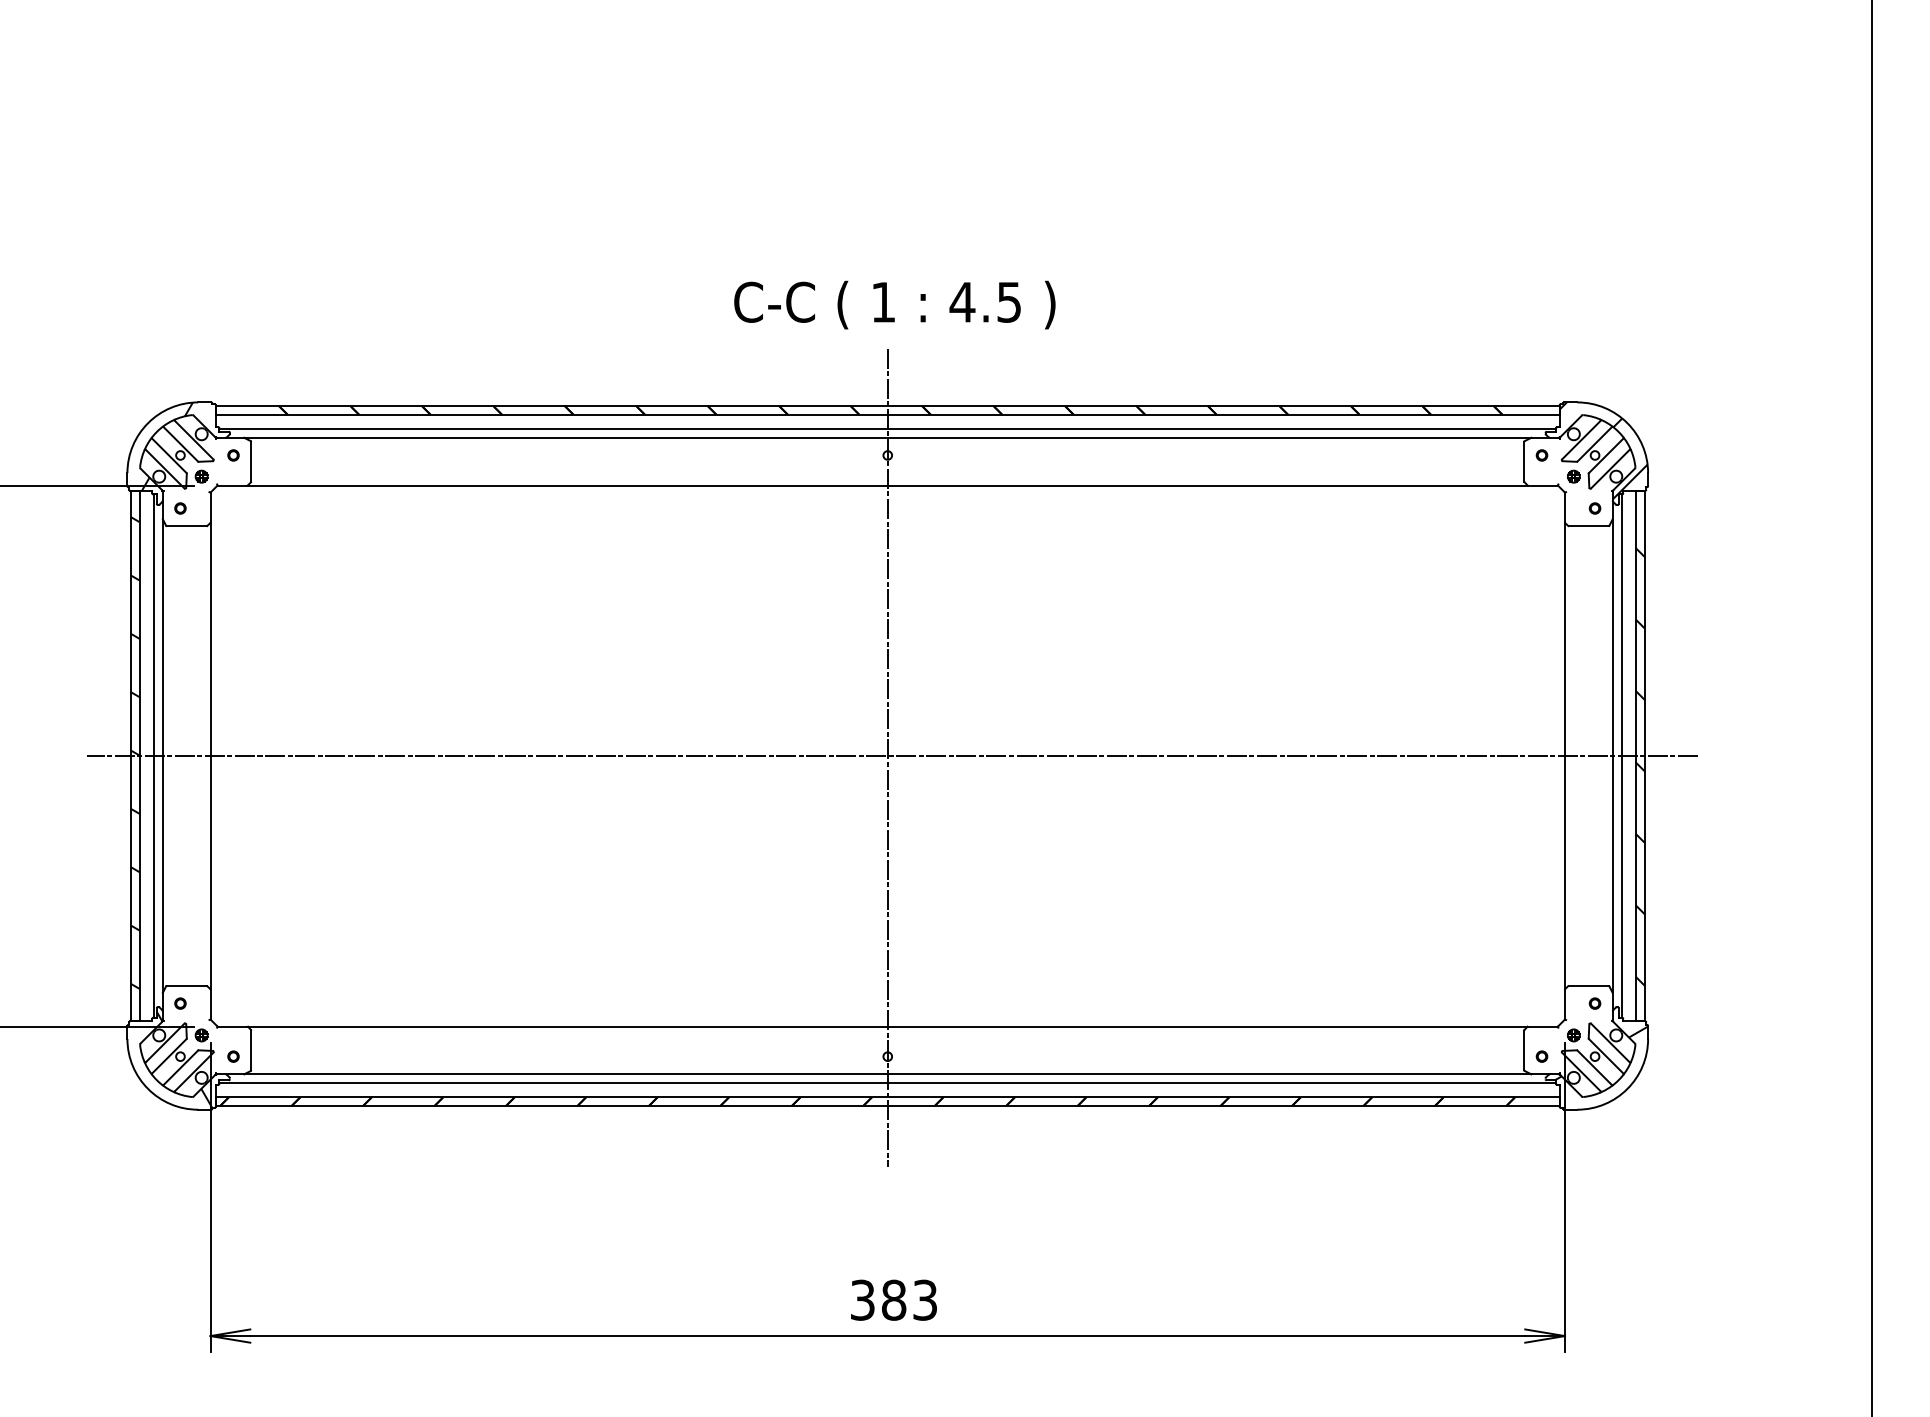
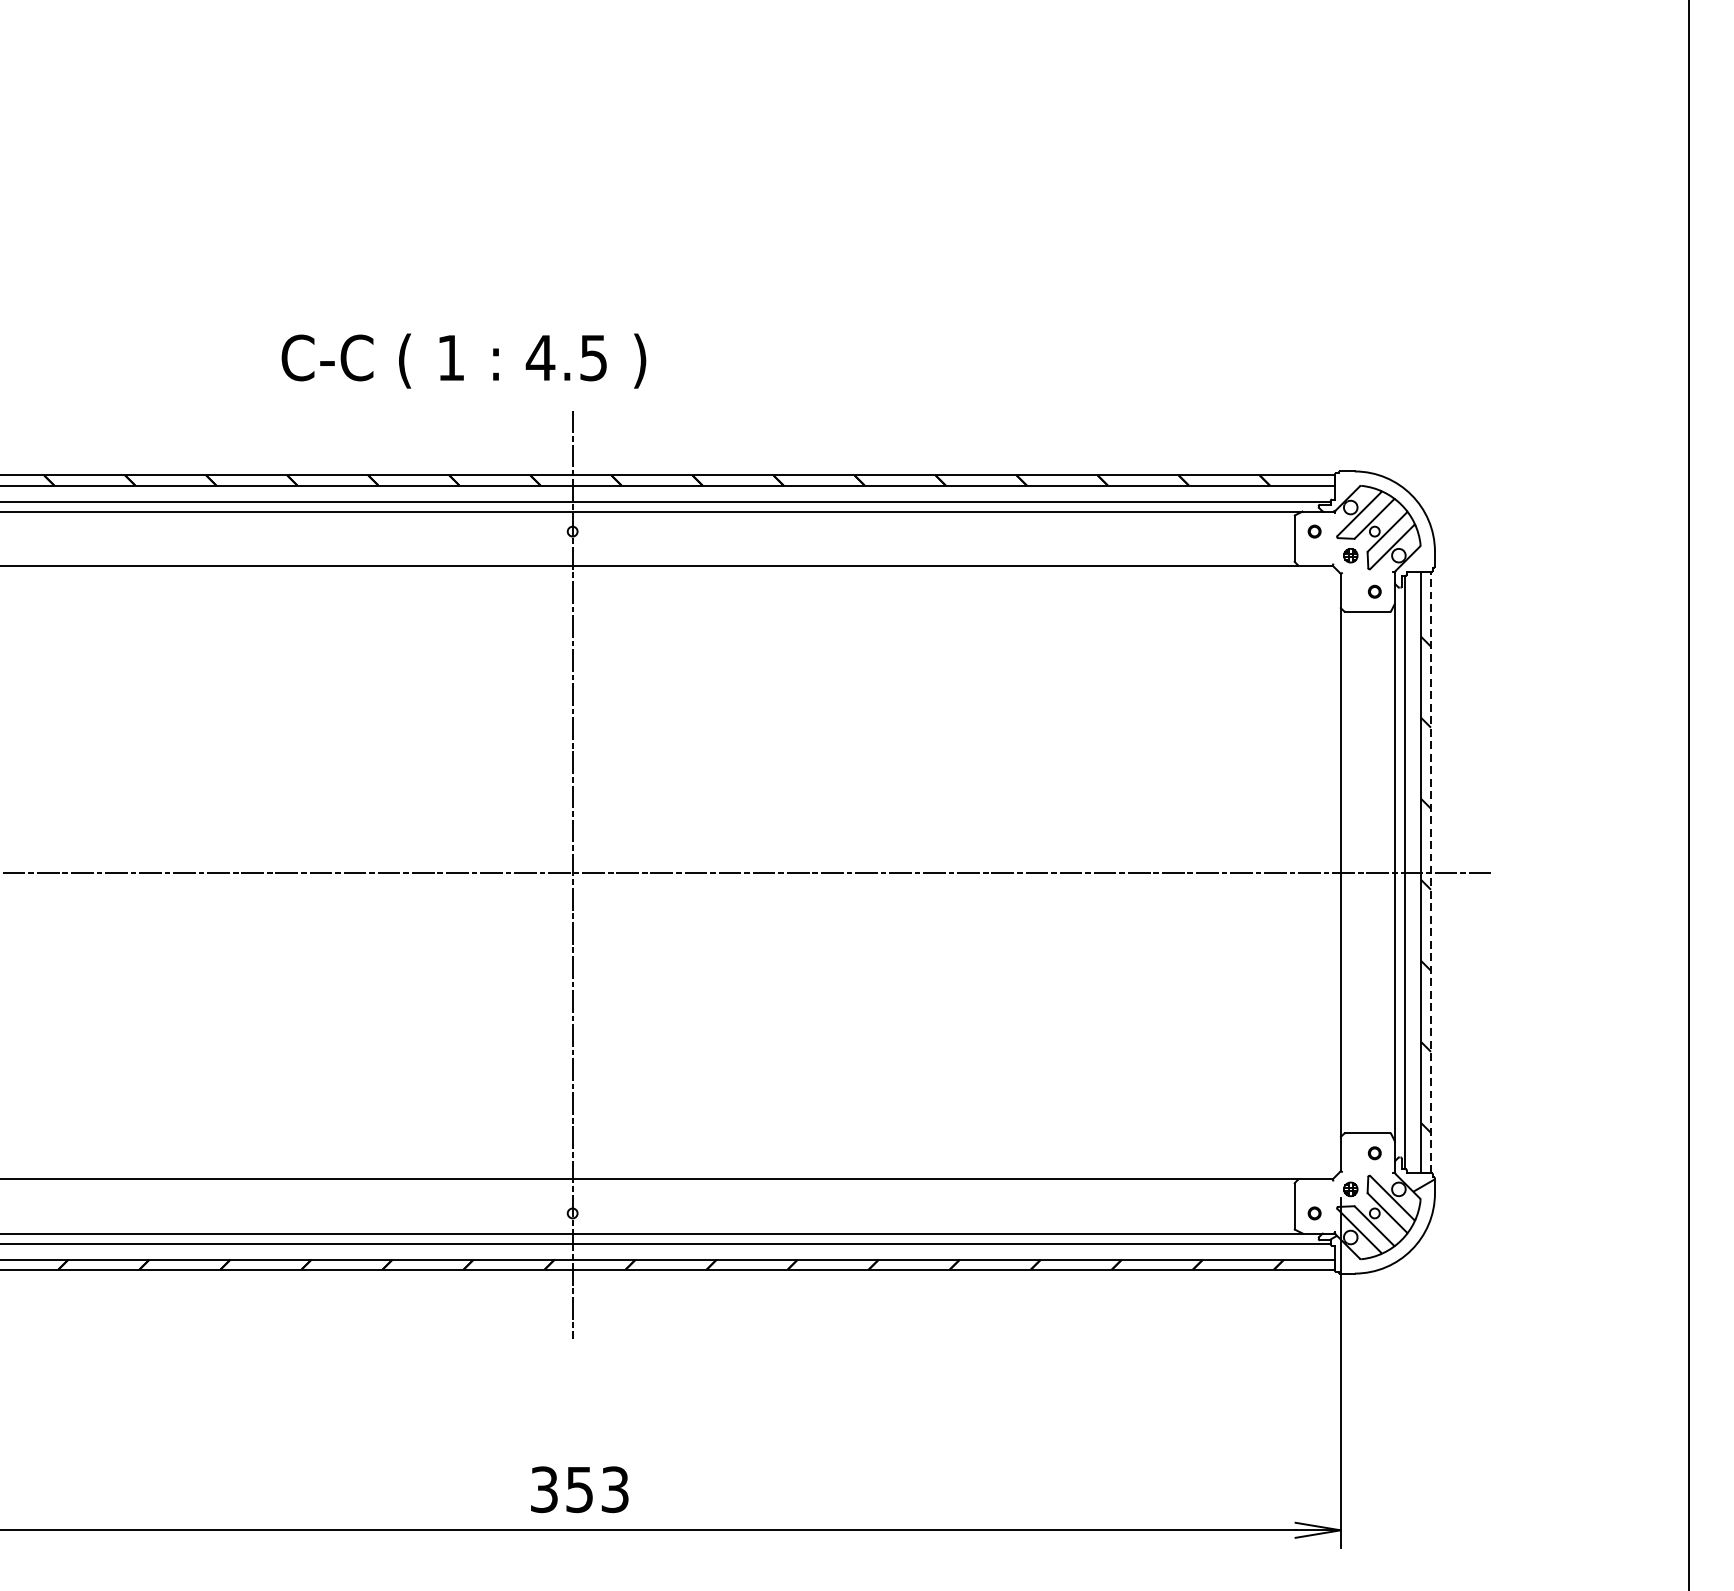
text: (894, 304) -> (463, 360), moved
hatch: (1603, 450) -> (1384, 525), removed
line: (1644, 755) -> (1430, 871), solid -> dashed
text: (894, 1299) -> (580, 1488), 383 -> 353

